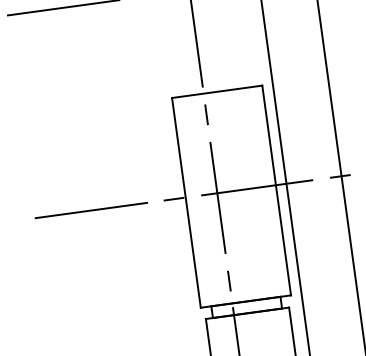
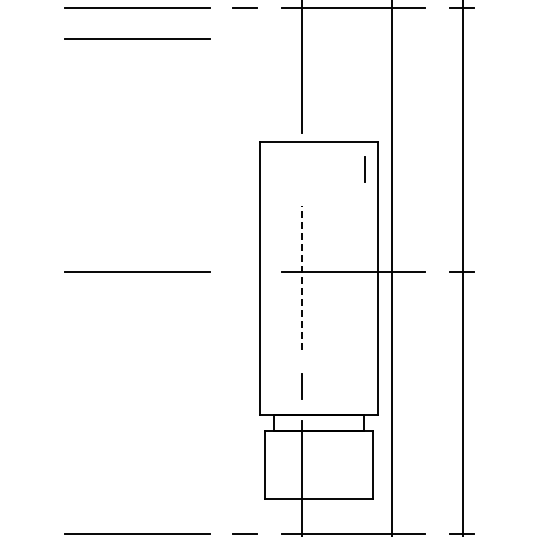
line: (66, 31) -> (137, 38), added
line: (206, 114) -> (364, 169), moved
line: (217, 197) -> (301, 277), solid -> dashed
line: (173, 199) -> (244, 271), removed

